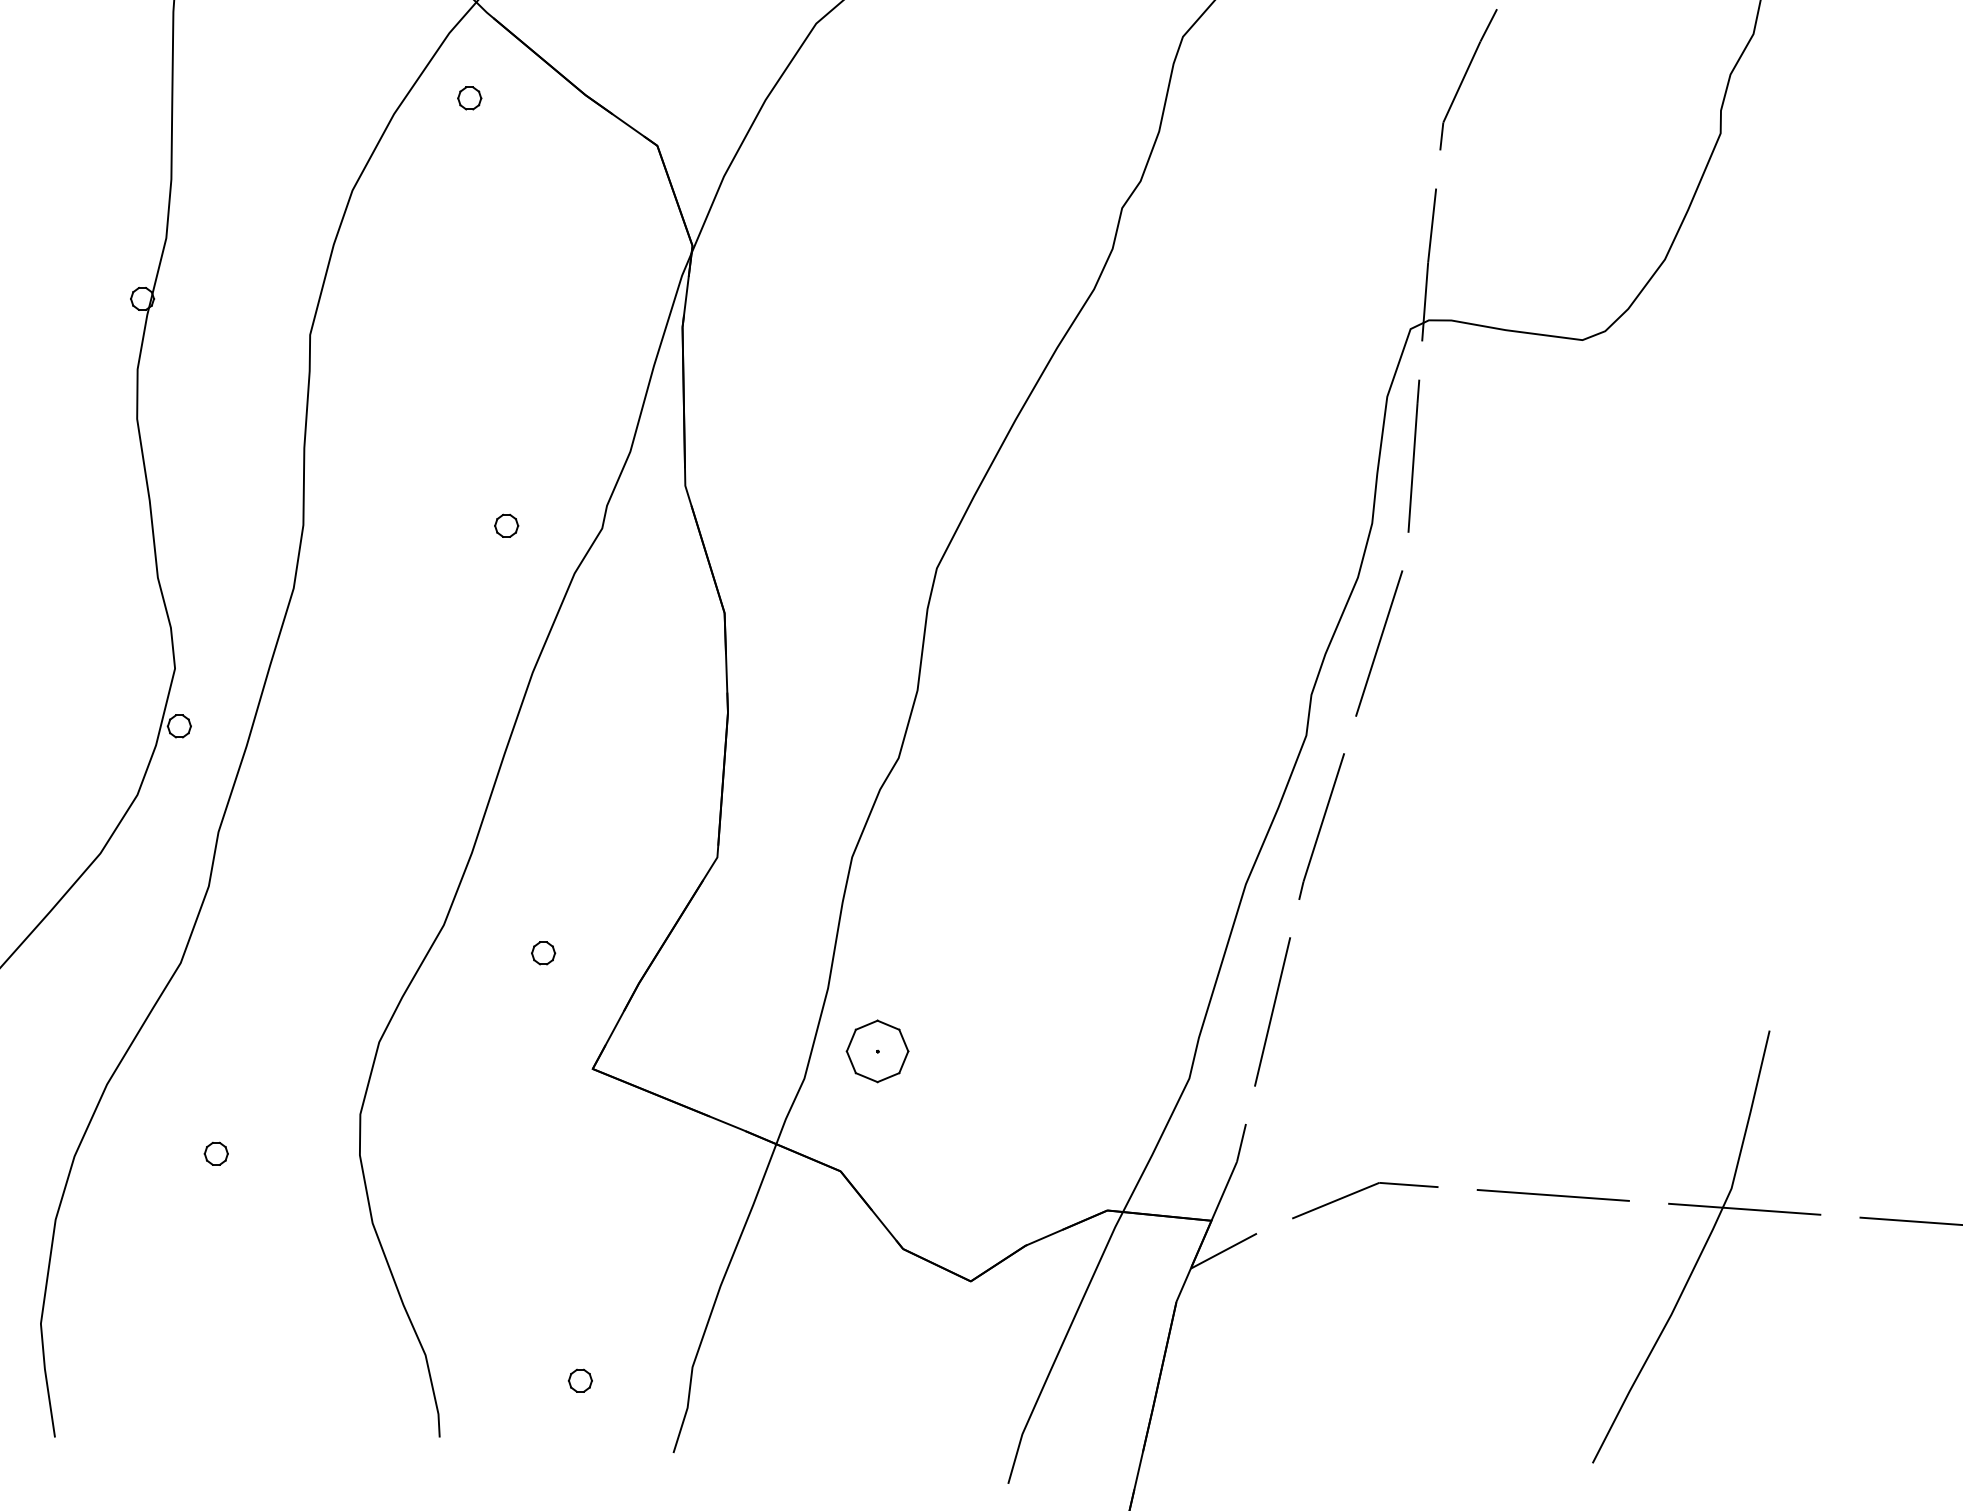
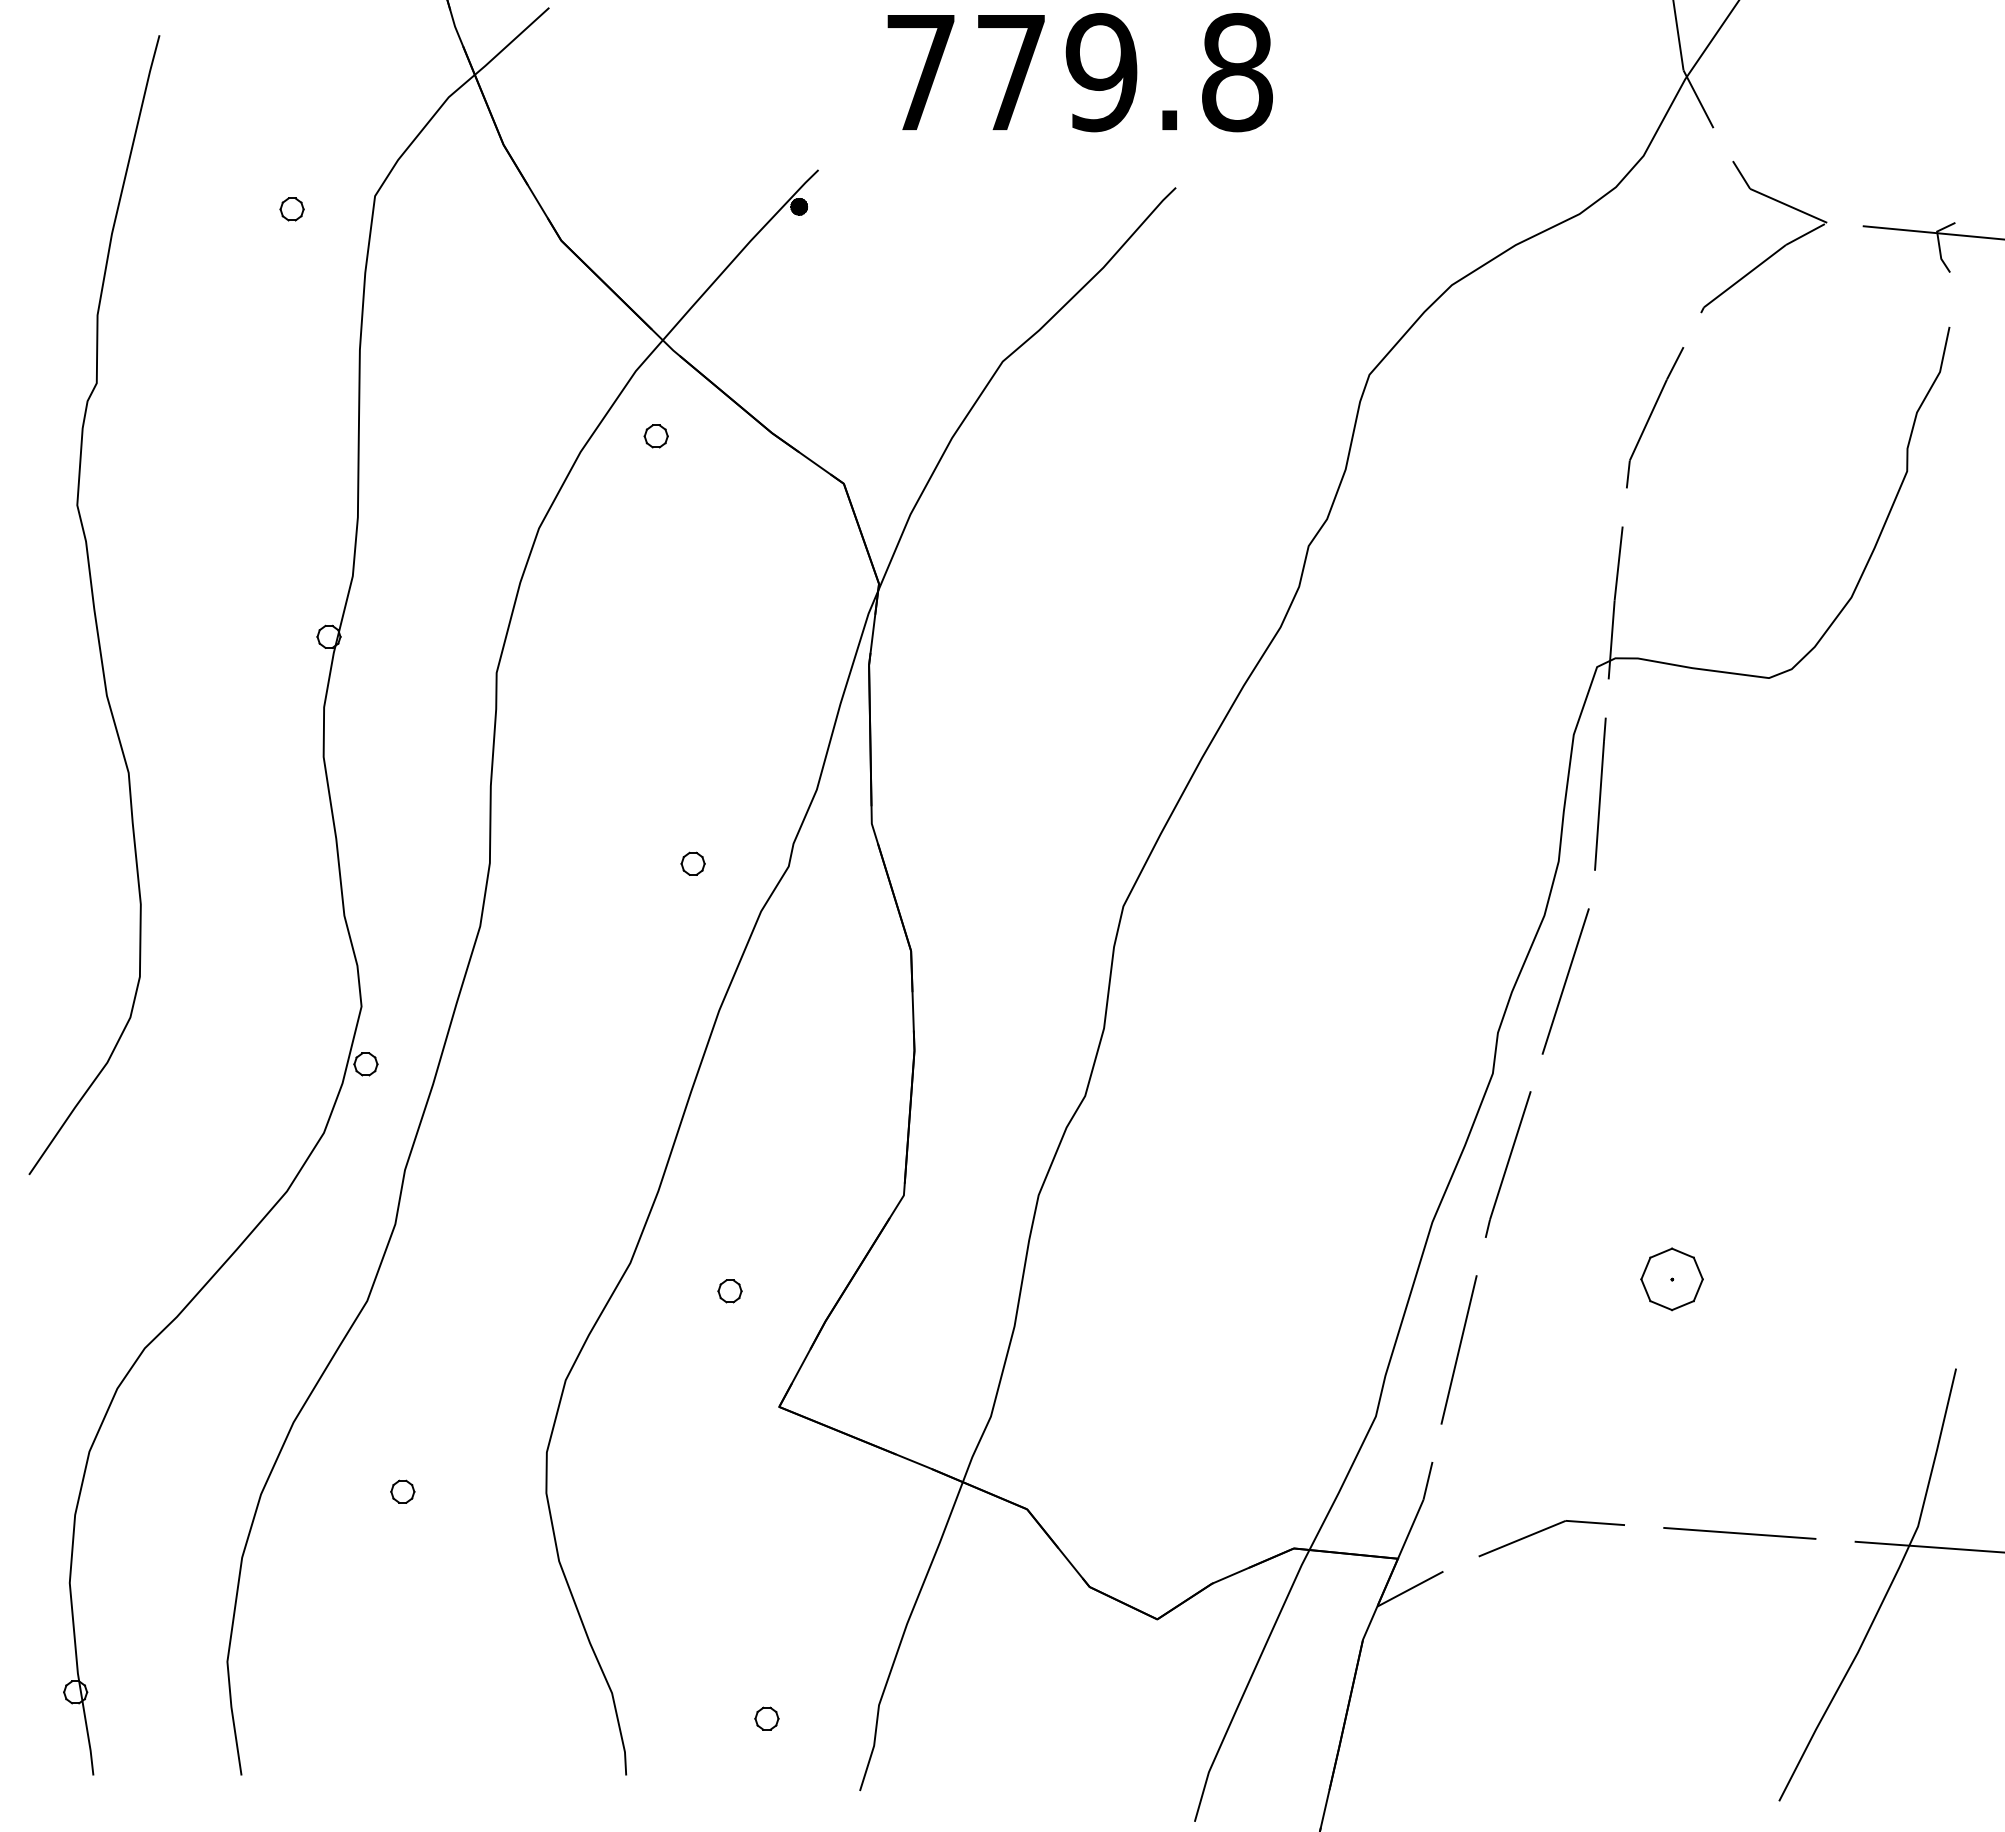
part: (877, 1051) -> (1671, 1279), moved

